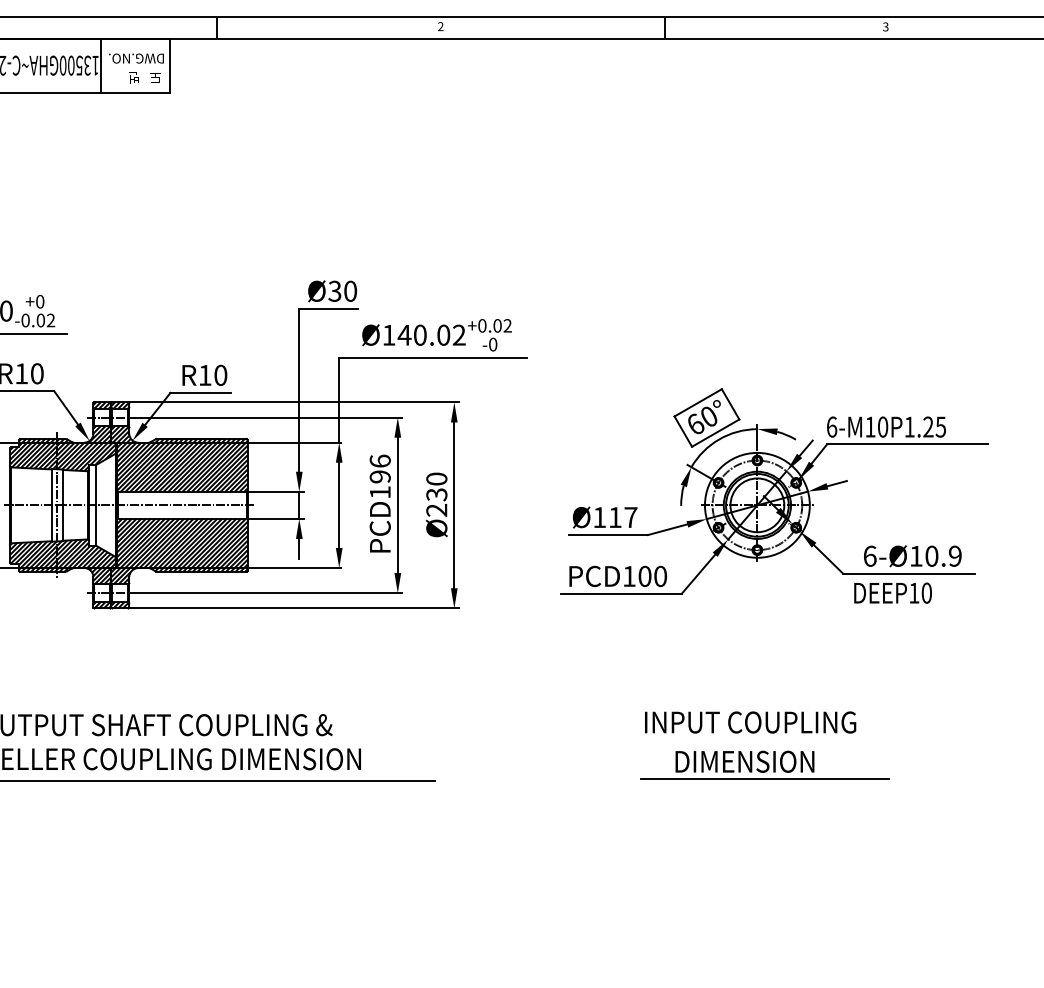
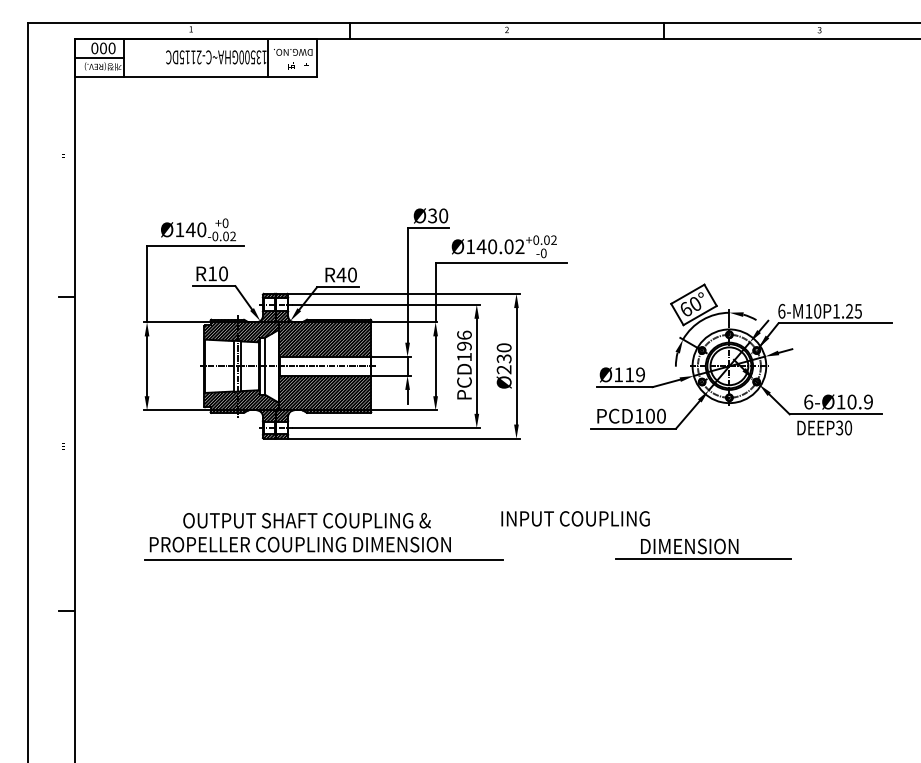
text: (205, 374) -> (341, 274), R10 -> R40
text: (630, 517) -> (640, 374), Ø117 -> Ø119
text: (914, 592) -> (839, 427), DEEP10 -> DEEP30
text: (750, 722) -> (575, 518), moved
part: (764, 764) -> (703, 548), moved

